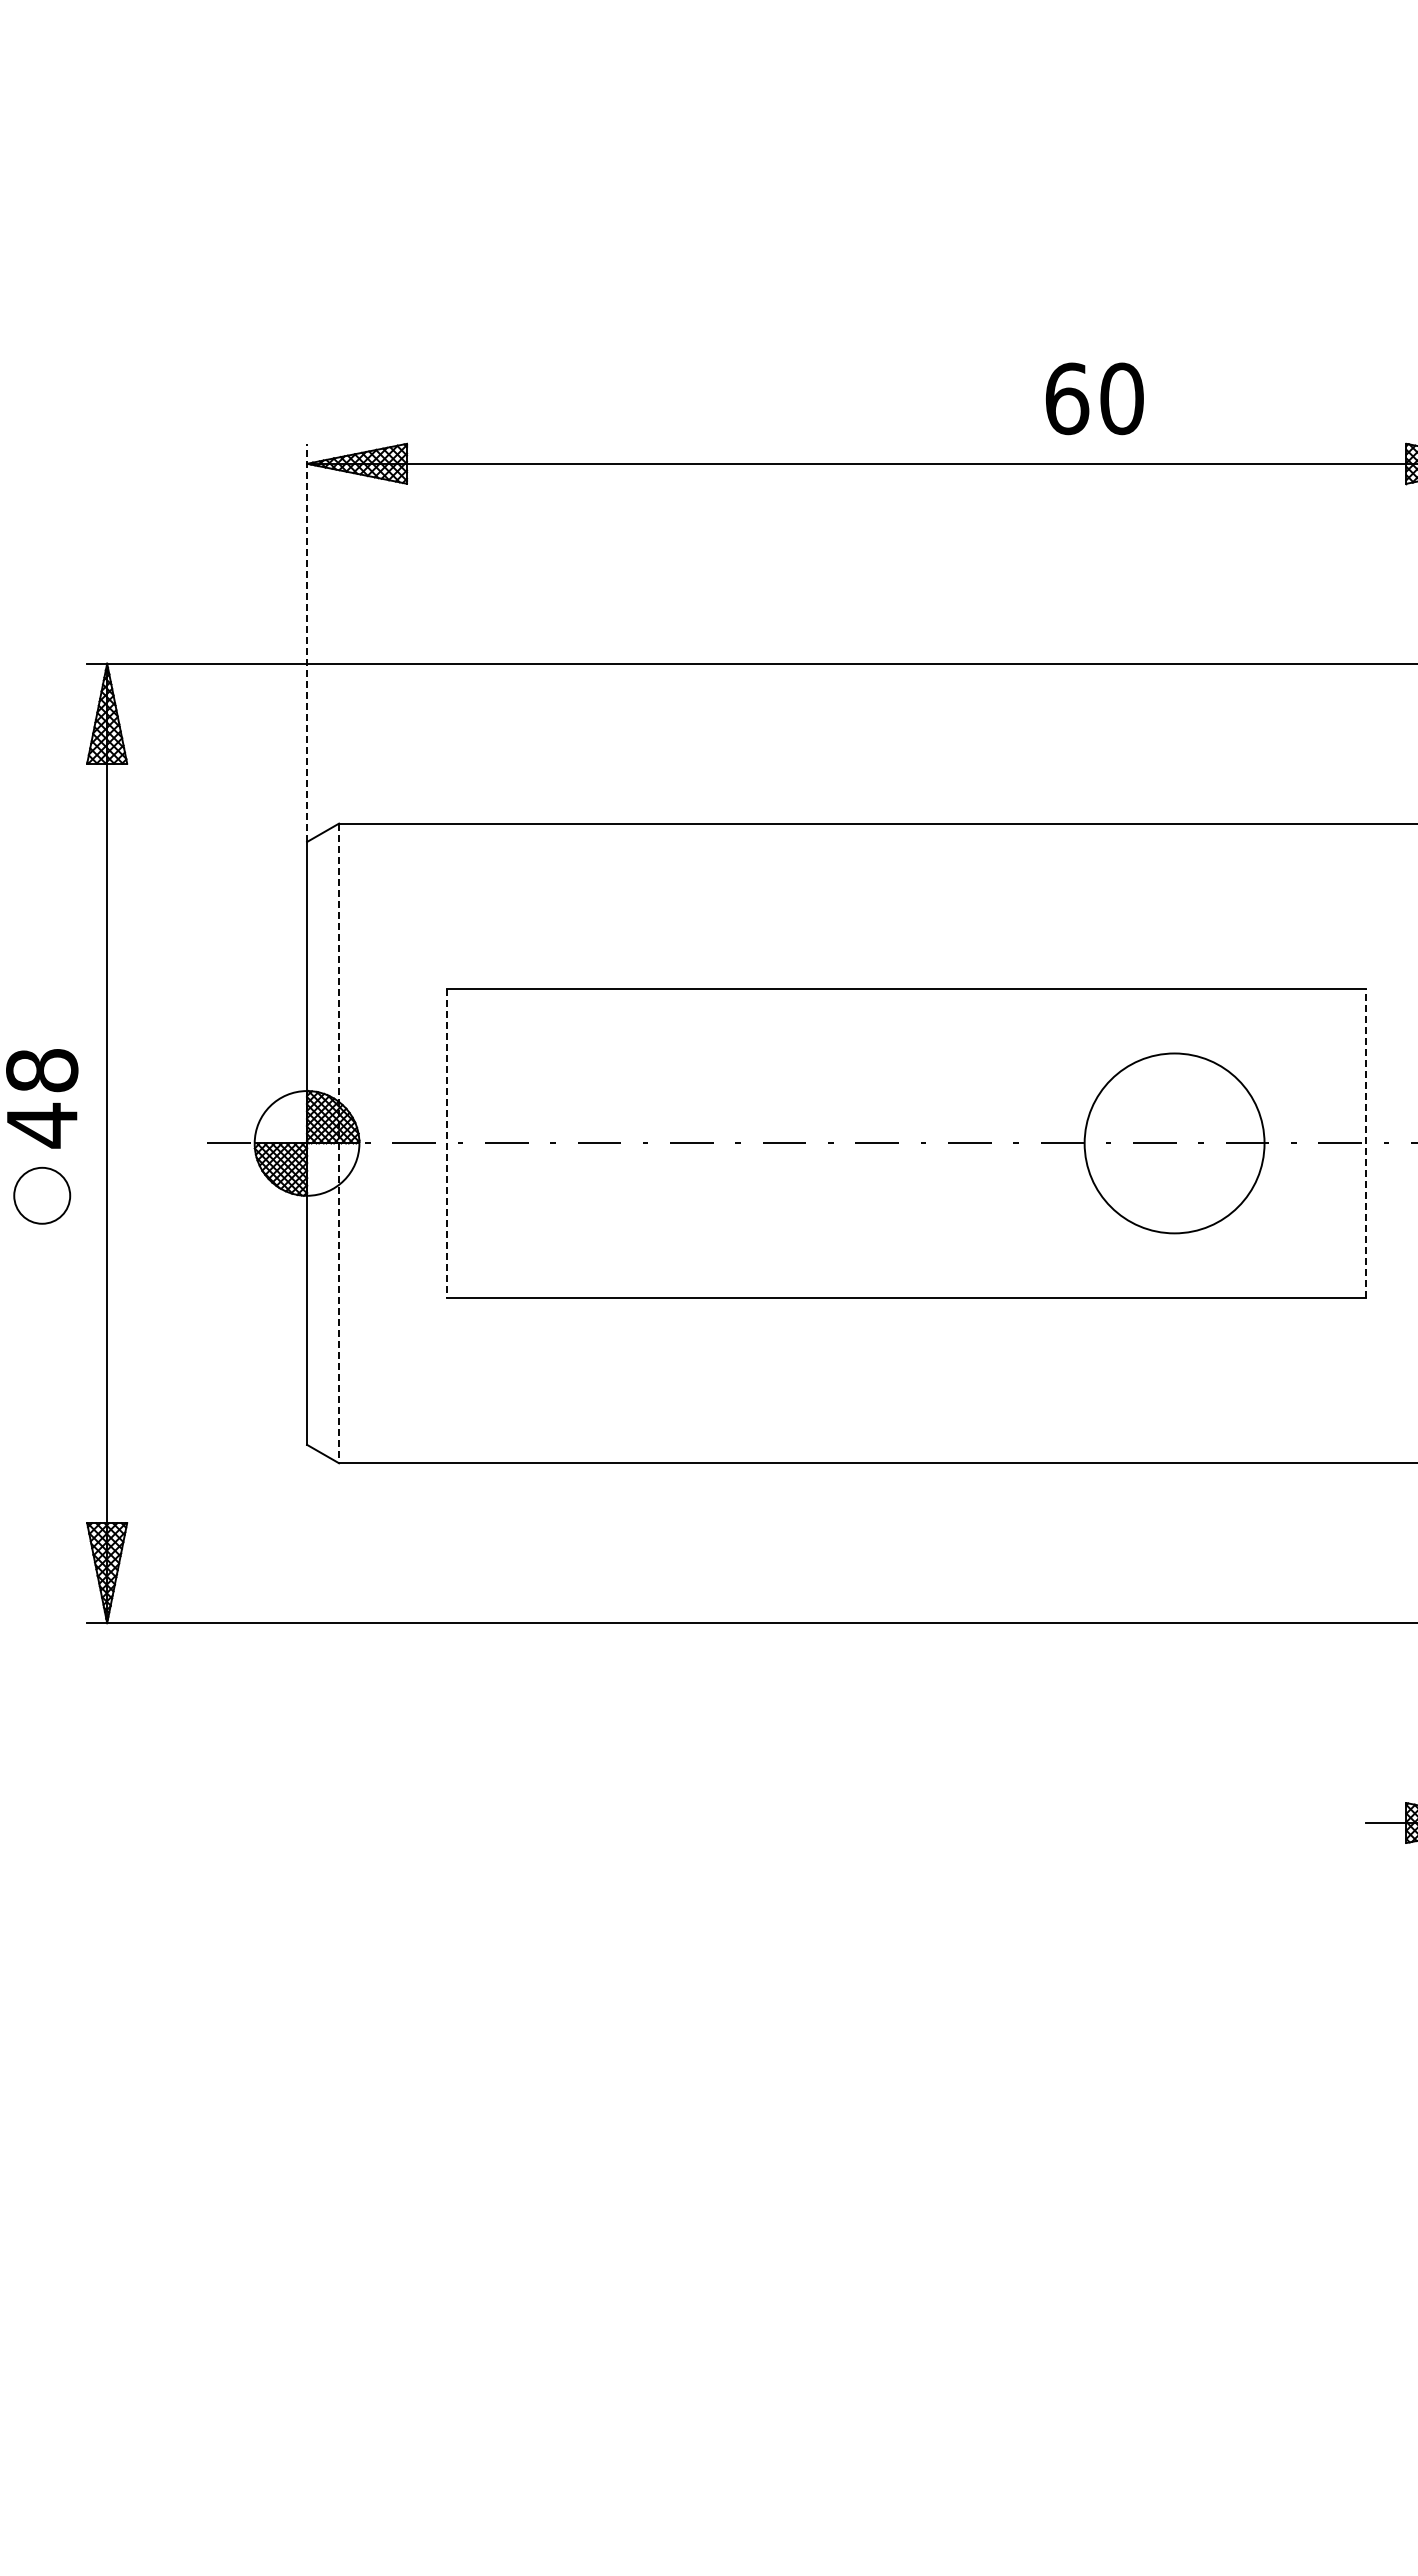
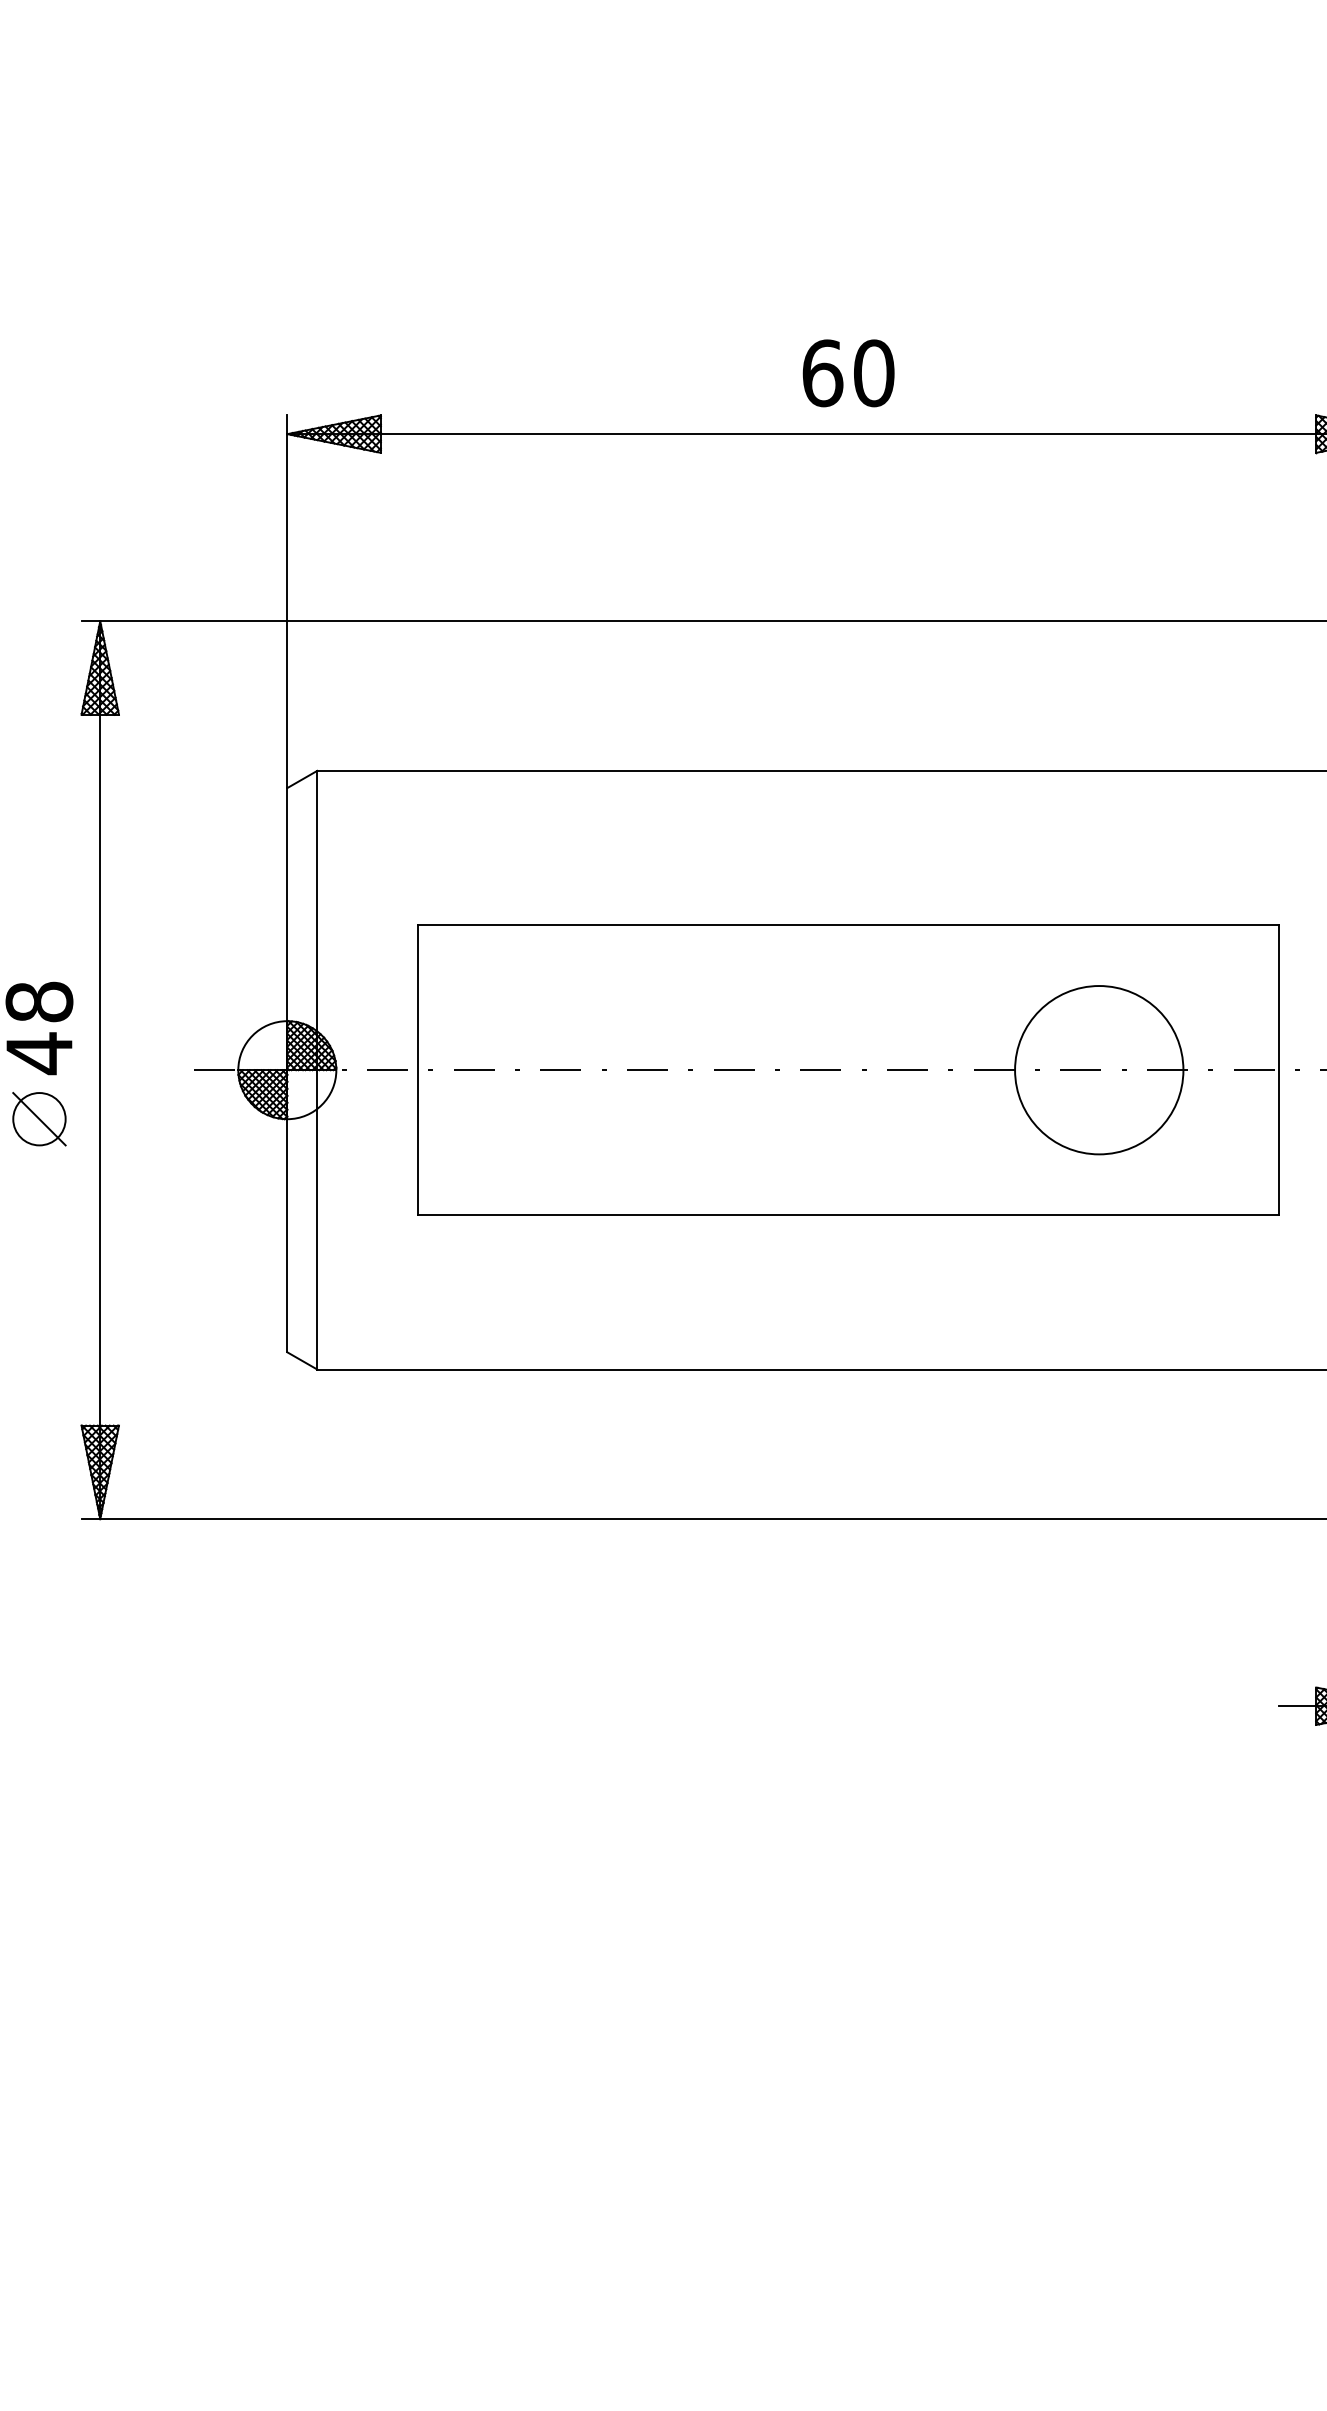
text: (1094, 398) -> (848, 373), moved
line: (307, 642) -> (287, 601), dashed -> solid
line: (339, 1143) -> (317, 1070), dashed -> solid
line: (447, 1143) -> (418, 1070), dashed -> solid
line: (1366, 1143) -> (1278, 1070), dashed -> solid
line: (42, 1195) -> (39, 1118), added

